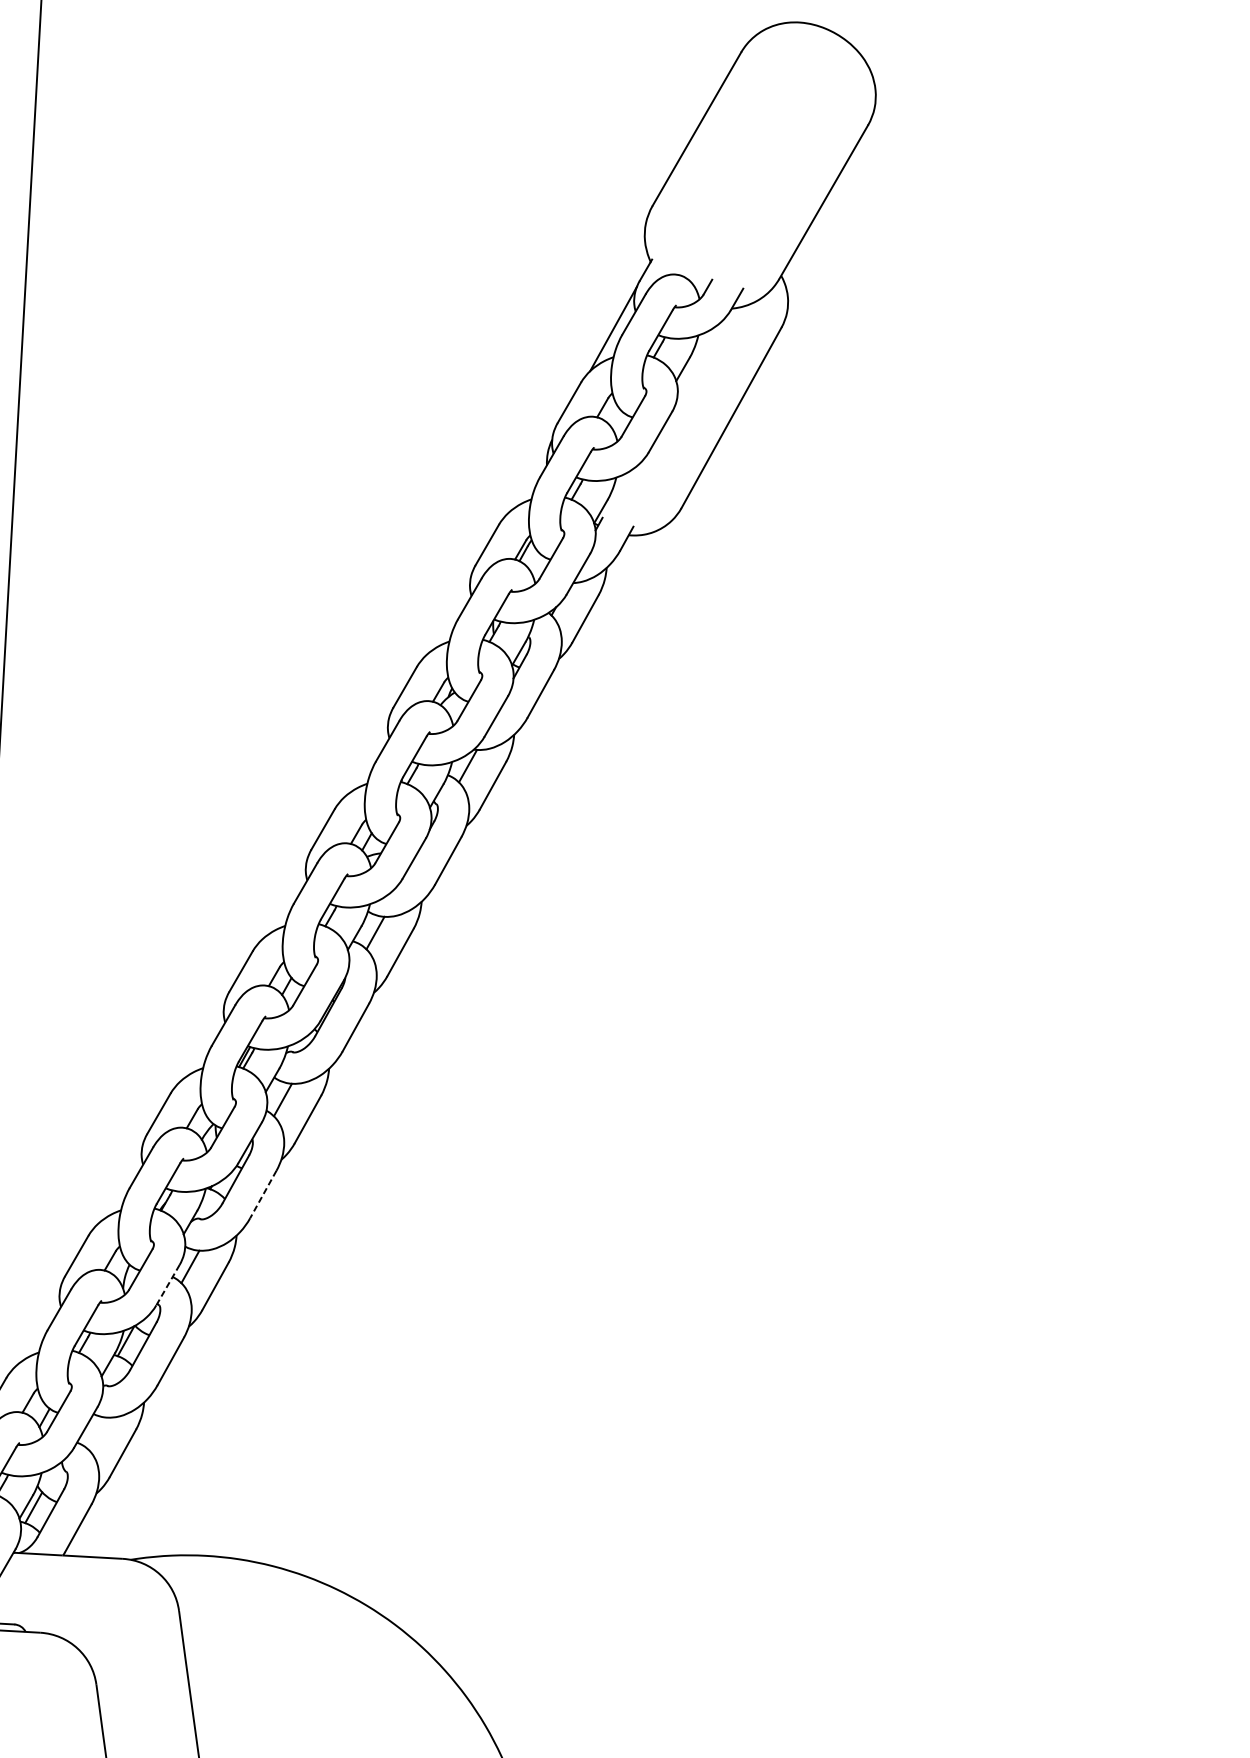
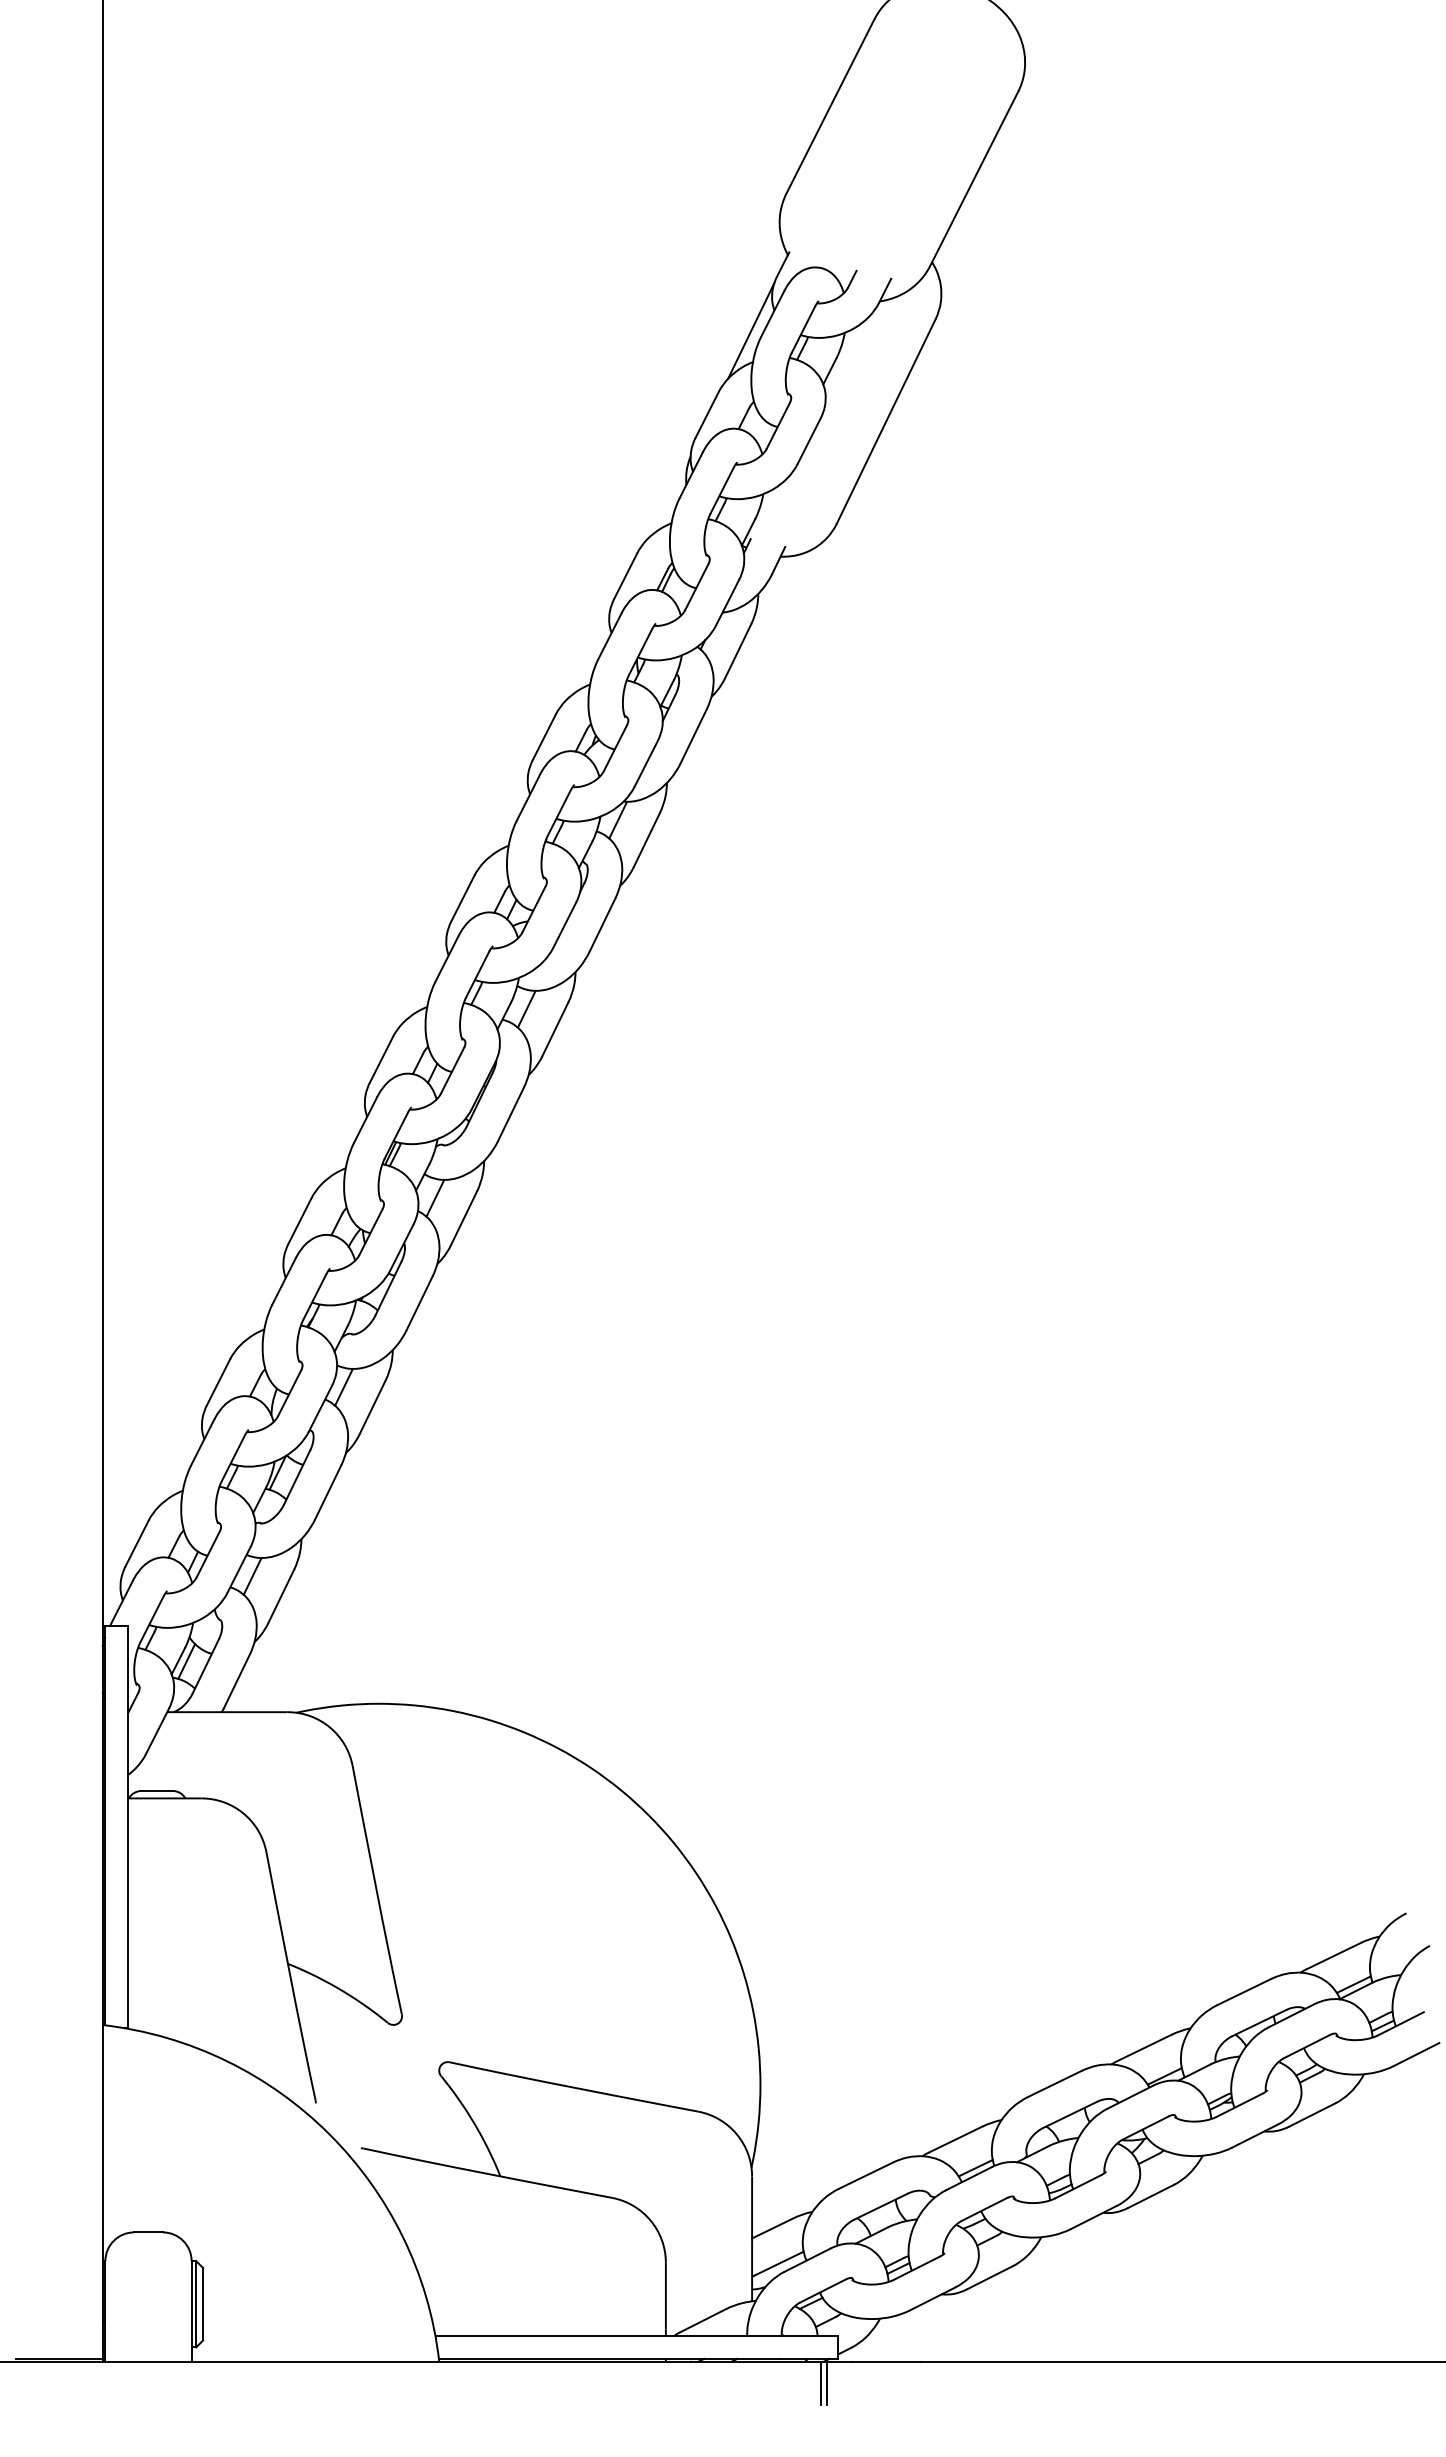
line: (263, 1194) -> (419, 1303), dashed -> solid
line: (168, 1284) -> (320, 1408), dashed -> solid
line: (97, 1433) -> (252, 1576), added

